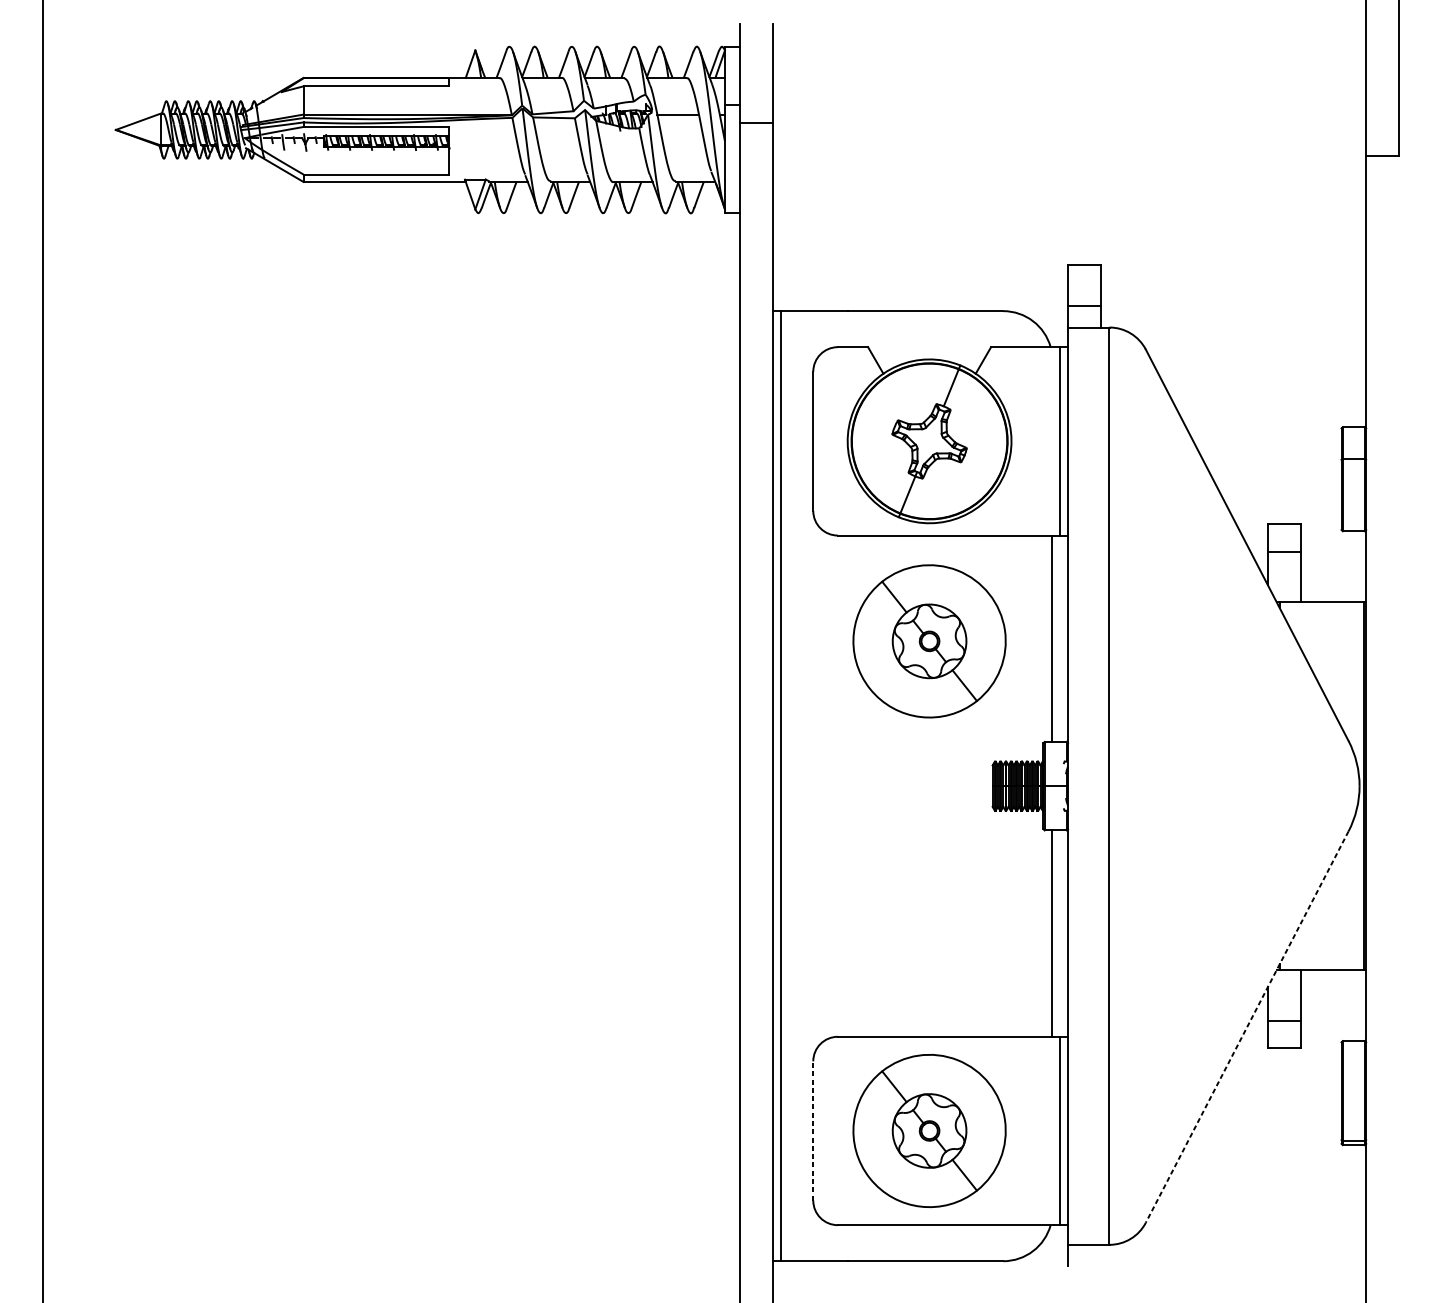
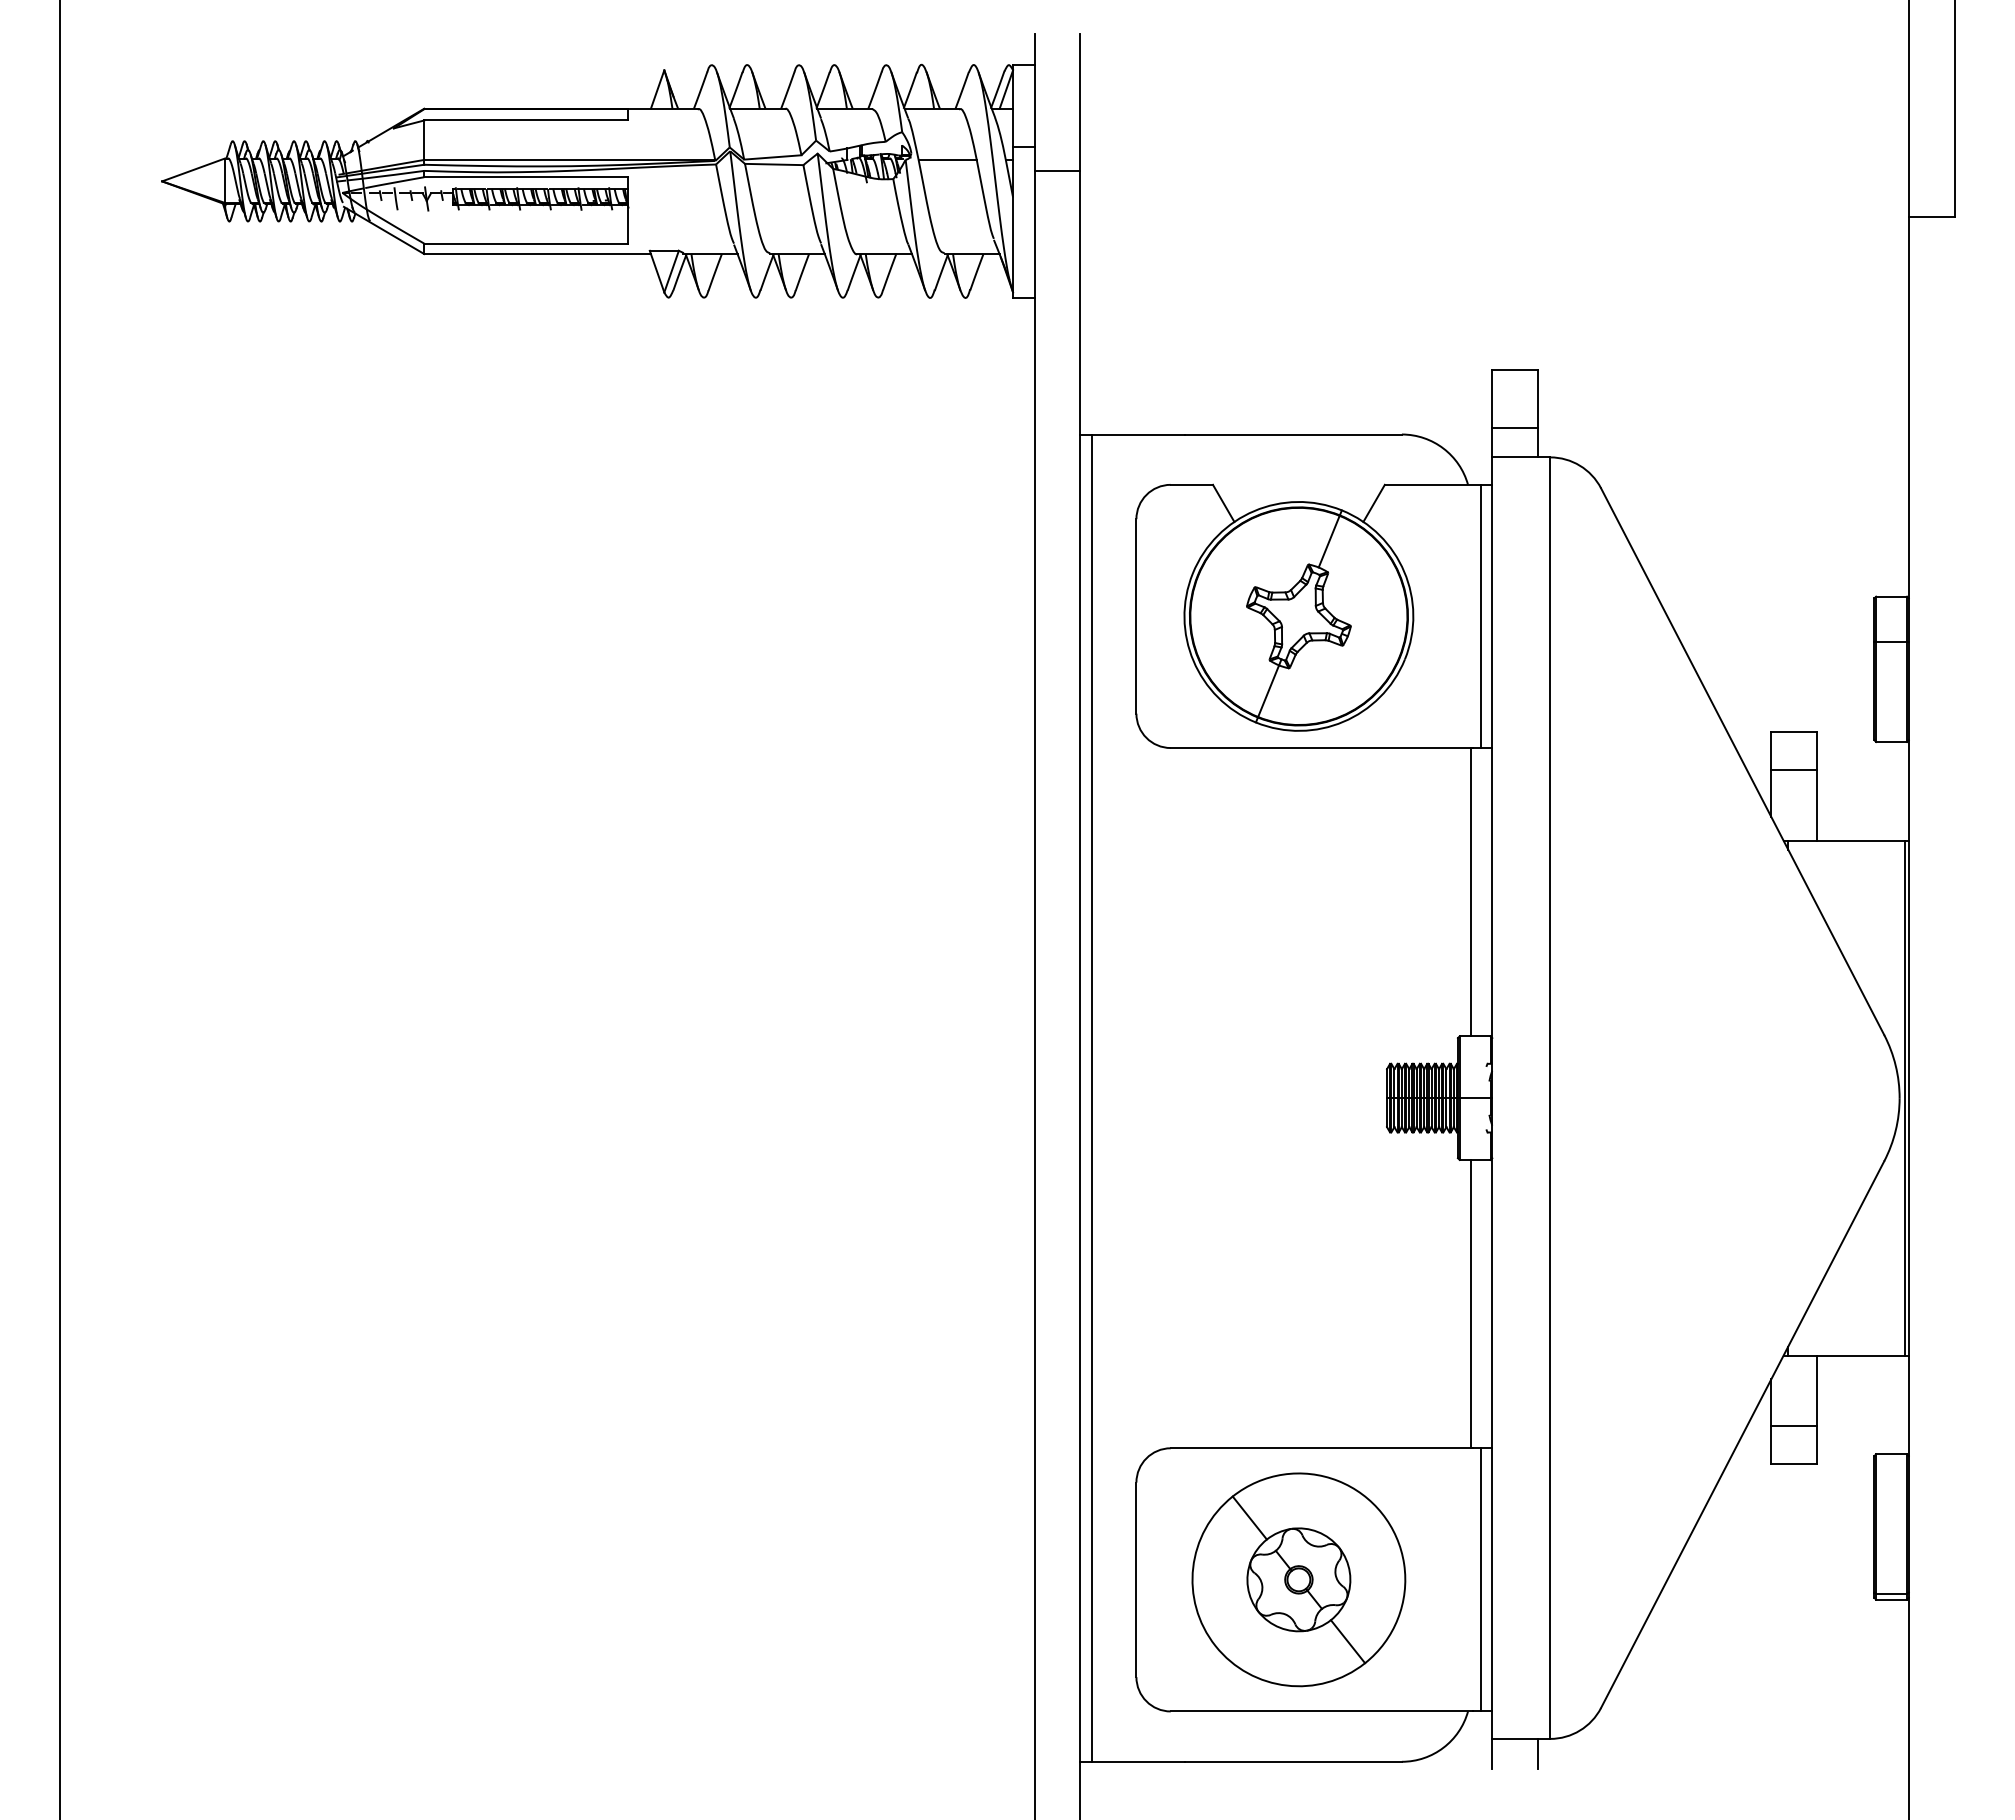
part: (929, 641) -> (1298, 895), removed
line: (1247, 1026) -> (1742, 1434), dashed -> solid
line: (813, 1130) -> (1136, 1579), dashed -> solid
line: (1101, 1255) -> (1538, 1753), added

